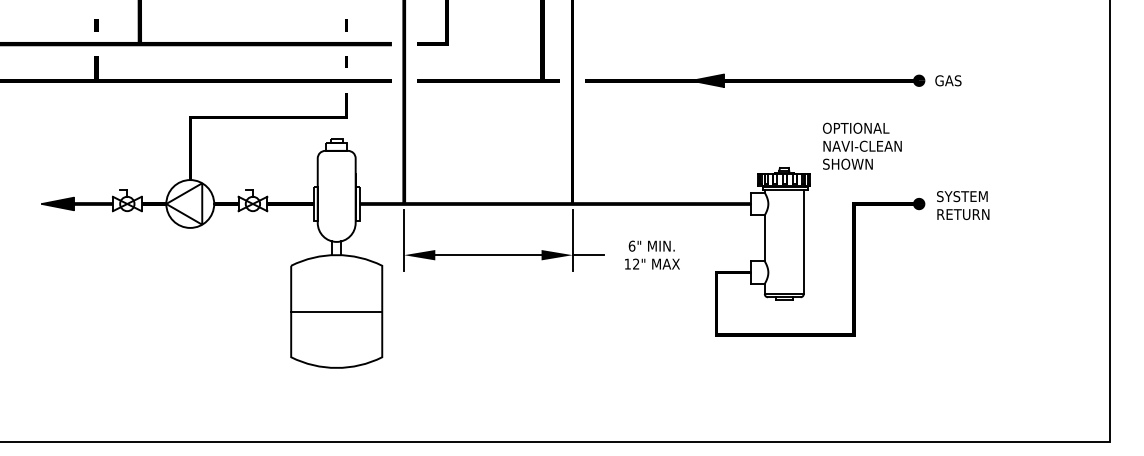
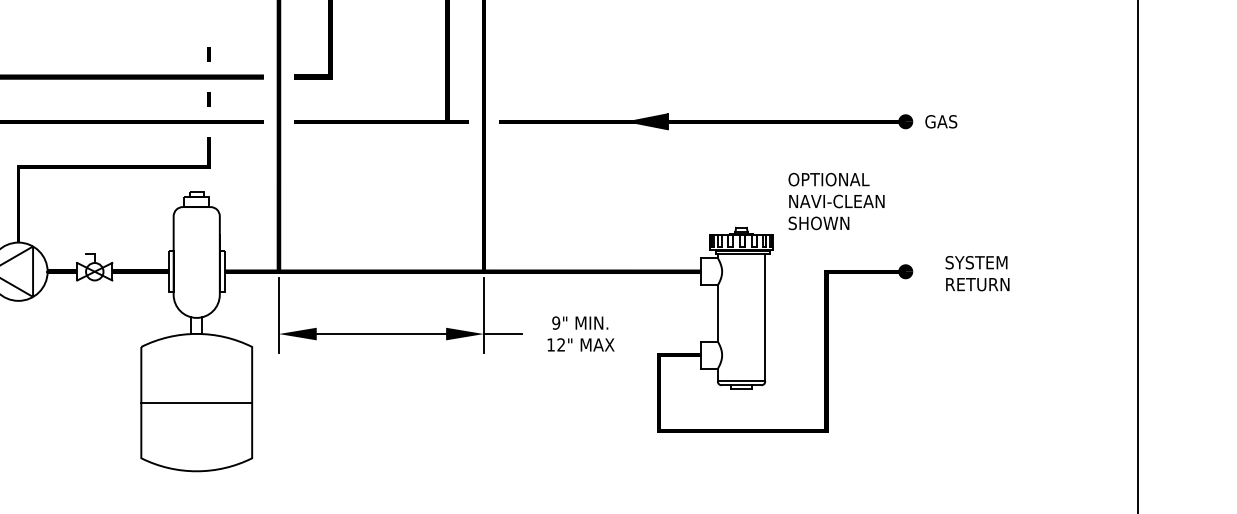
text: (963, 205) -> (977, 273), moved
text: (631, 245) -> (555, 322), 6" -> 9"

